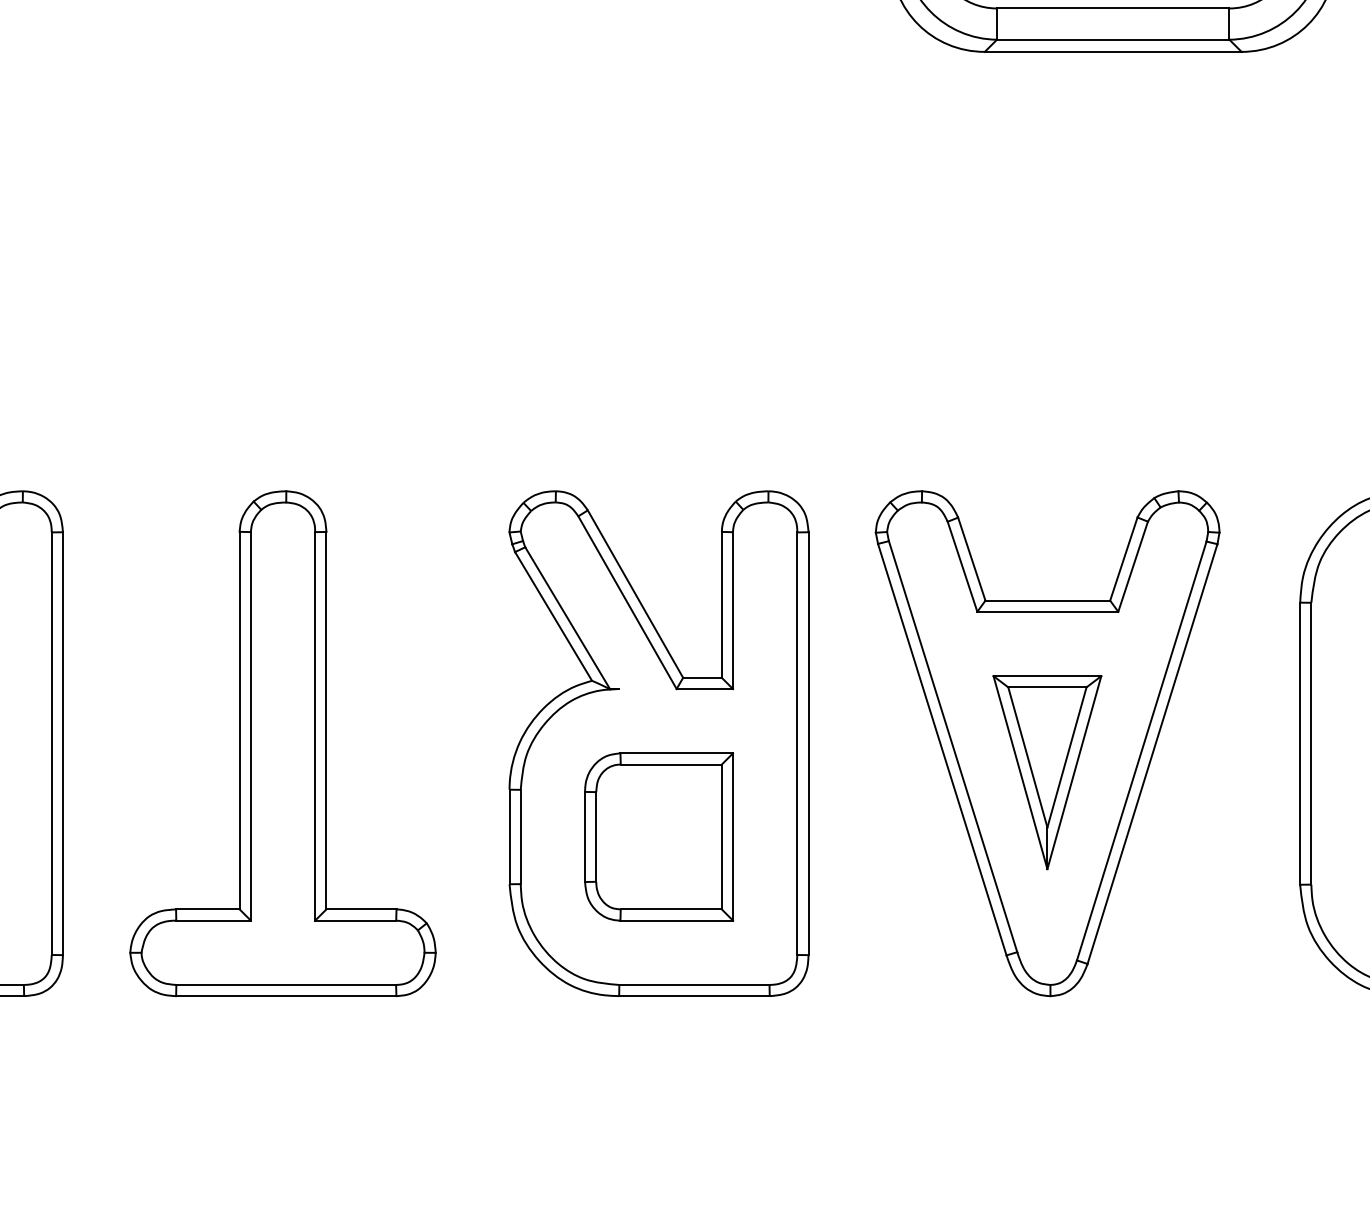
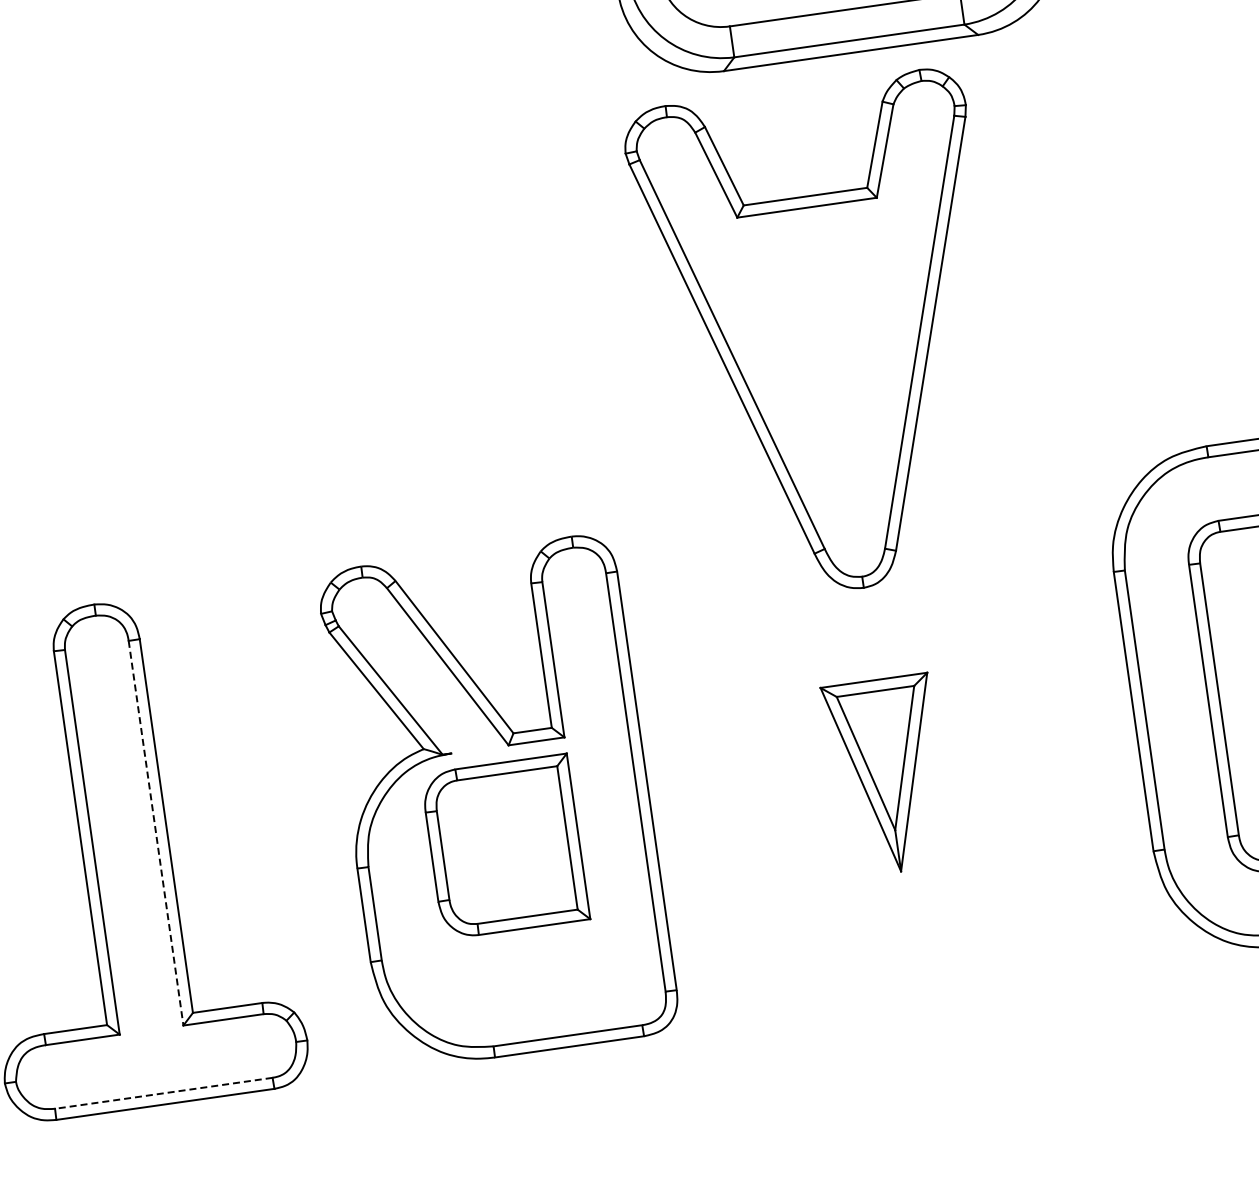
line: (315, 726) -> (156, 833), solid -> dashed
part: (1047, 743) -> (825, 338), moved
part: (659, 836) -> (505, 846), moved
line: (286, 984) -> (164, 1092), solid -> dashed

